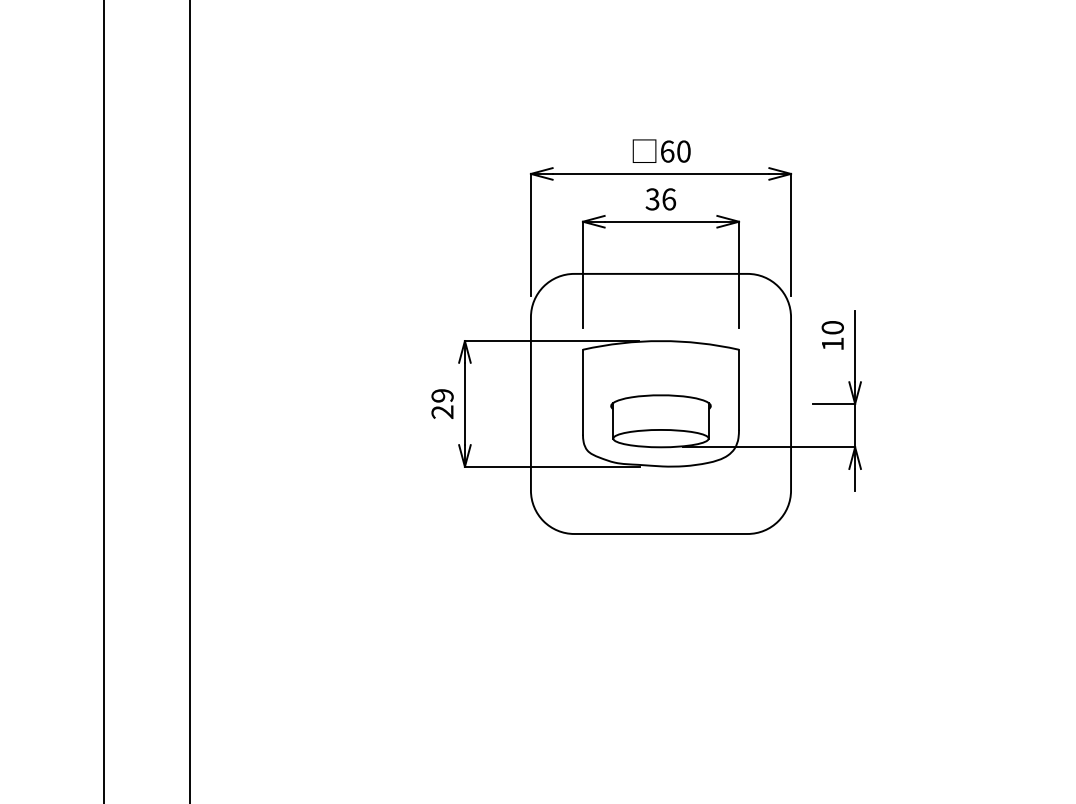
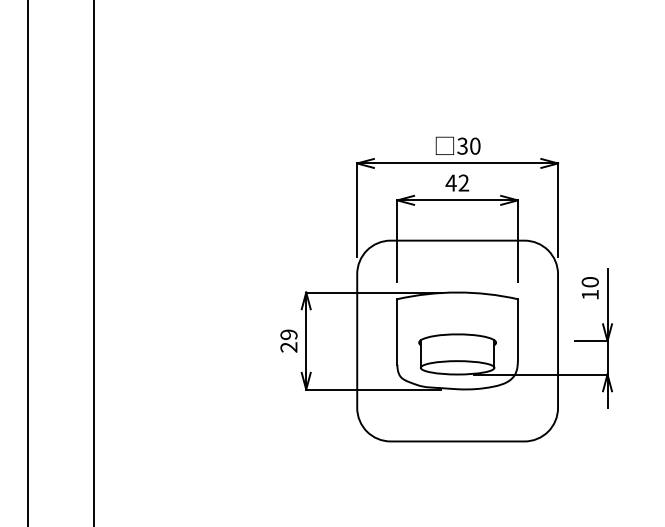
text: (667, 151) -> (462, 146), 60 -> 30
text: (660, 199) -> (457, 183), 36 -> 42

